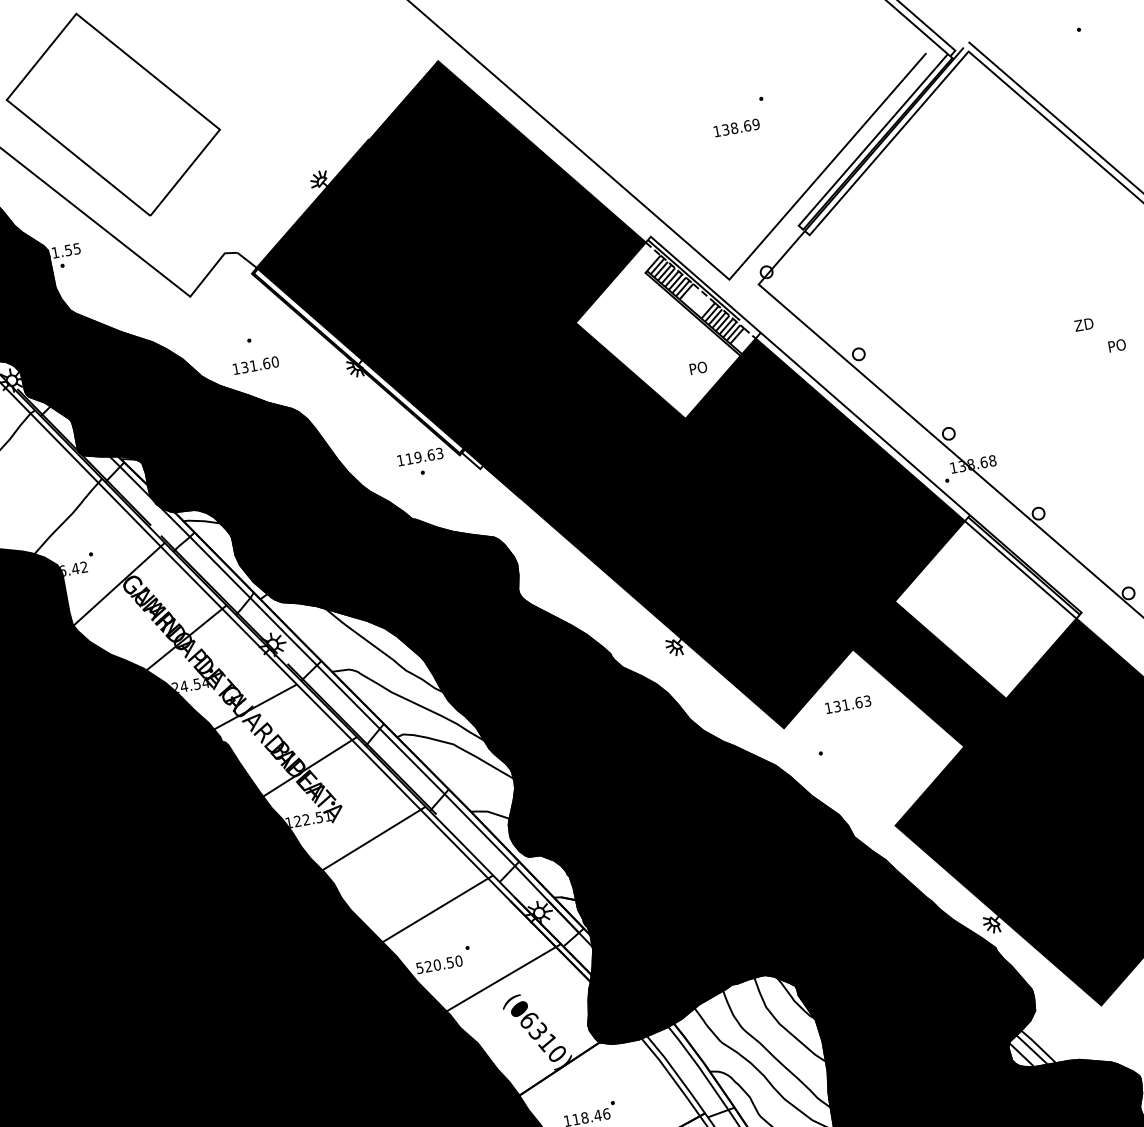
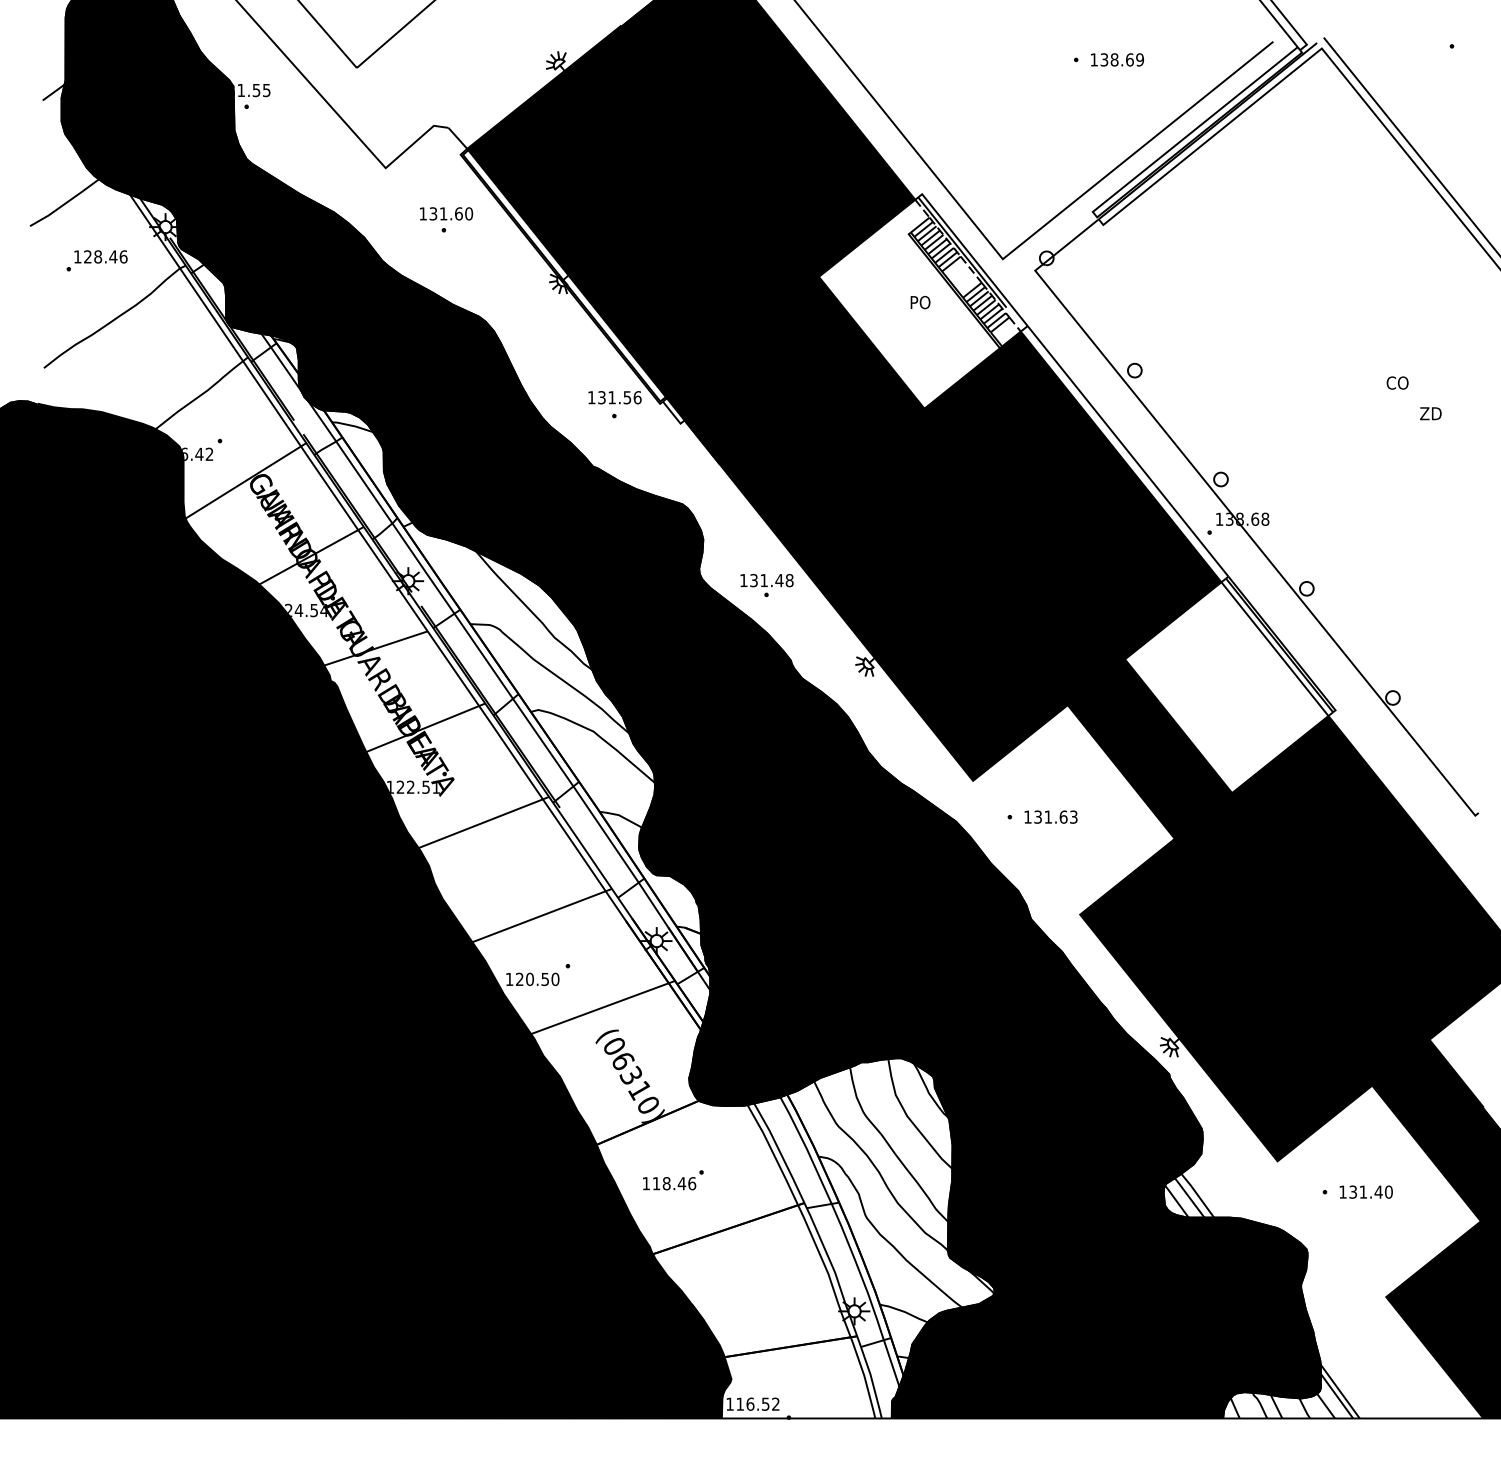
text: (736, 127) -> (1117, 59), moved
text: (1084, 324) -> (1397, 382), ZD -> CO
text: (1116, 345) -> (1430, 413), PO -> ZD
text: (256, 365) -> (446, 213), moved
text: (698, 368) -> (920, 302), moved
text: (424, 456) -> (619, 397), 119.63 -> 131.56
part: (578, 593) -> (766, 585), added
text: (847, 704) -> (1050, 816), moved
text: (419, 968) -> (509, 979), 520.50 -> 120.50

